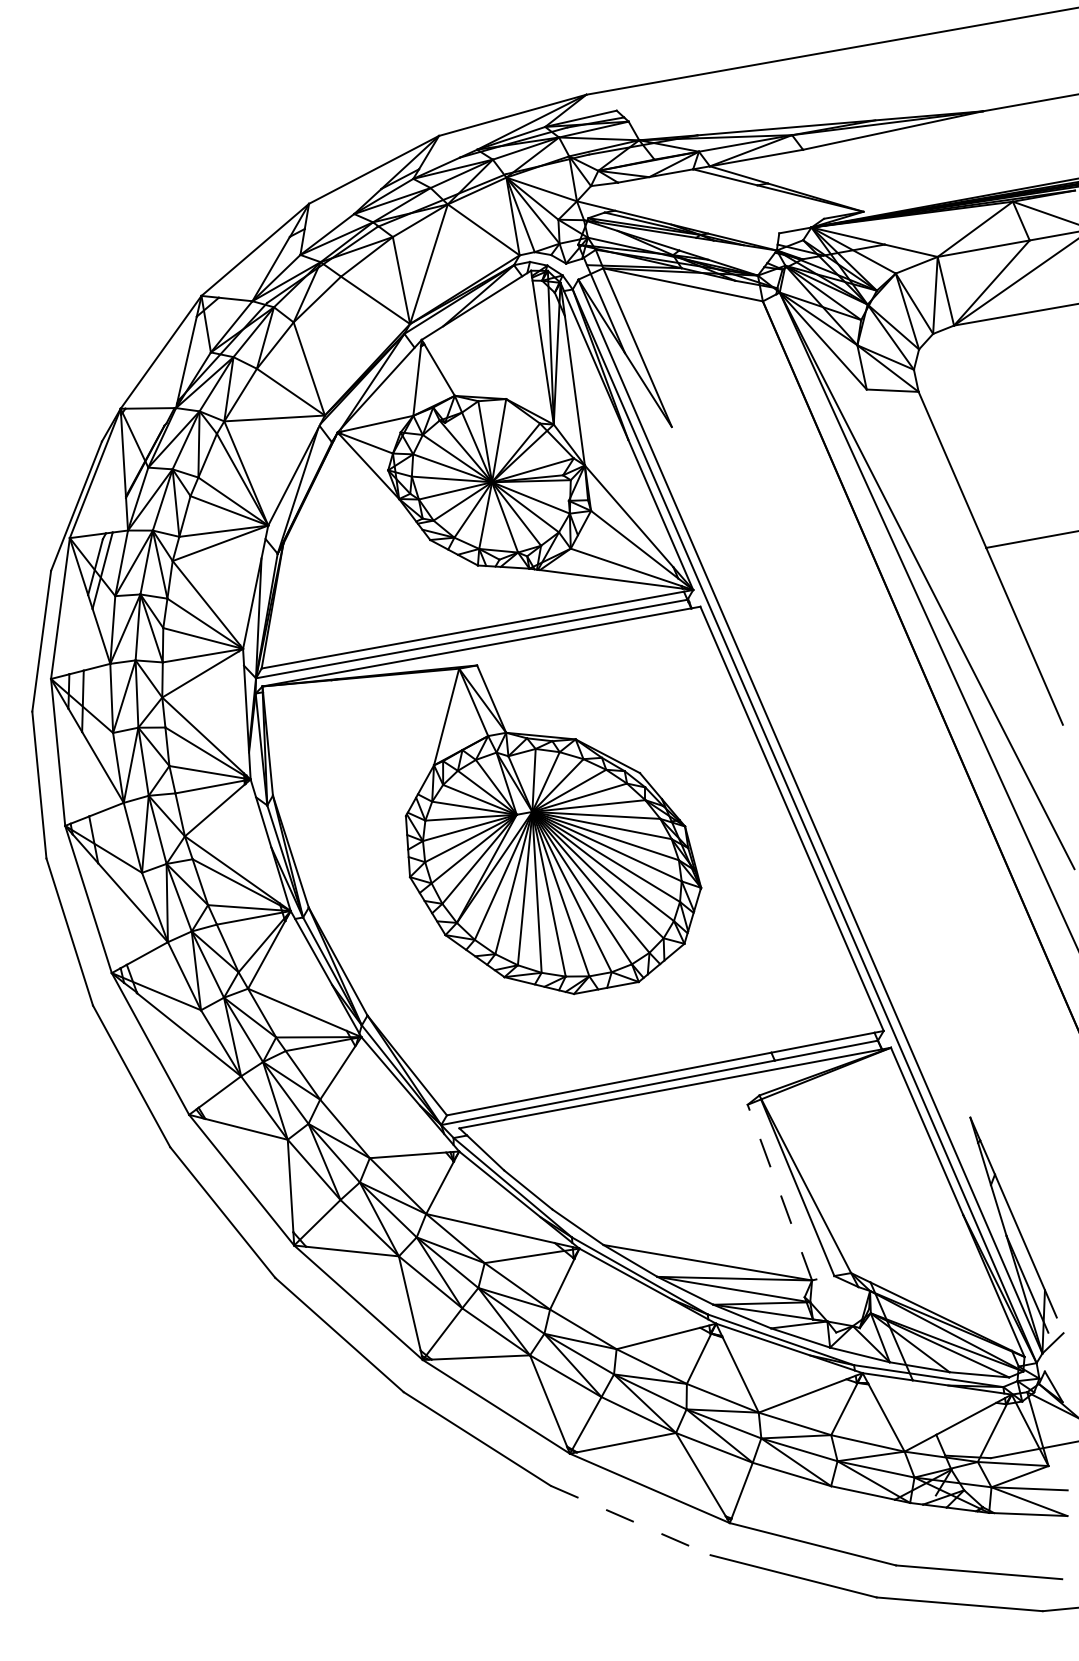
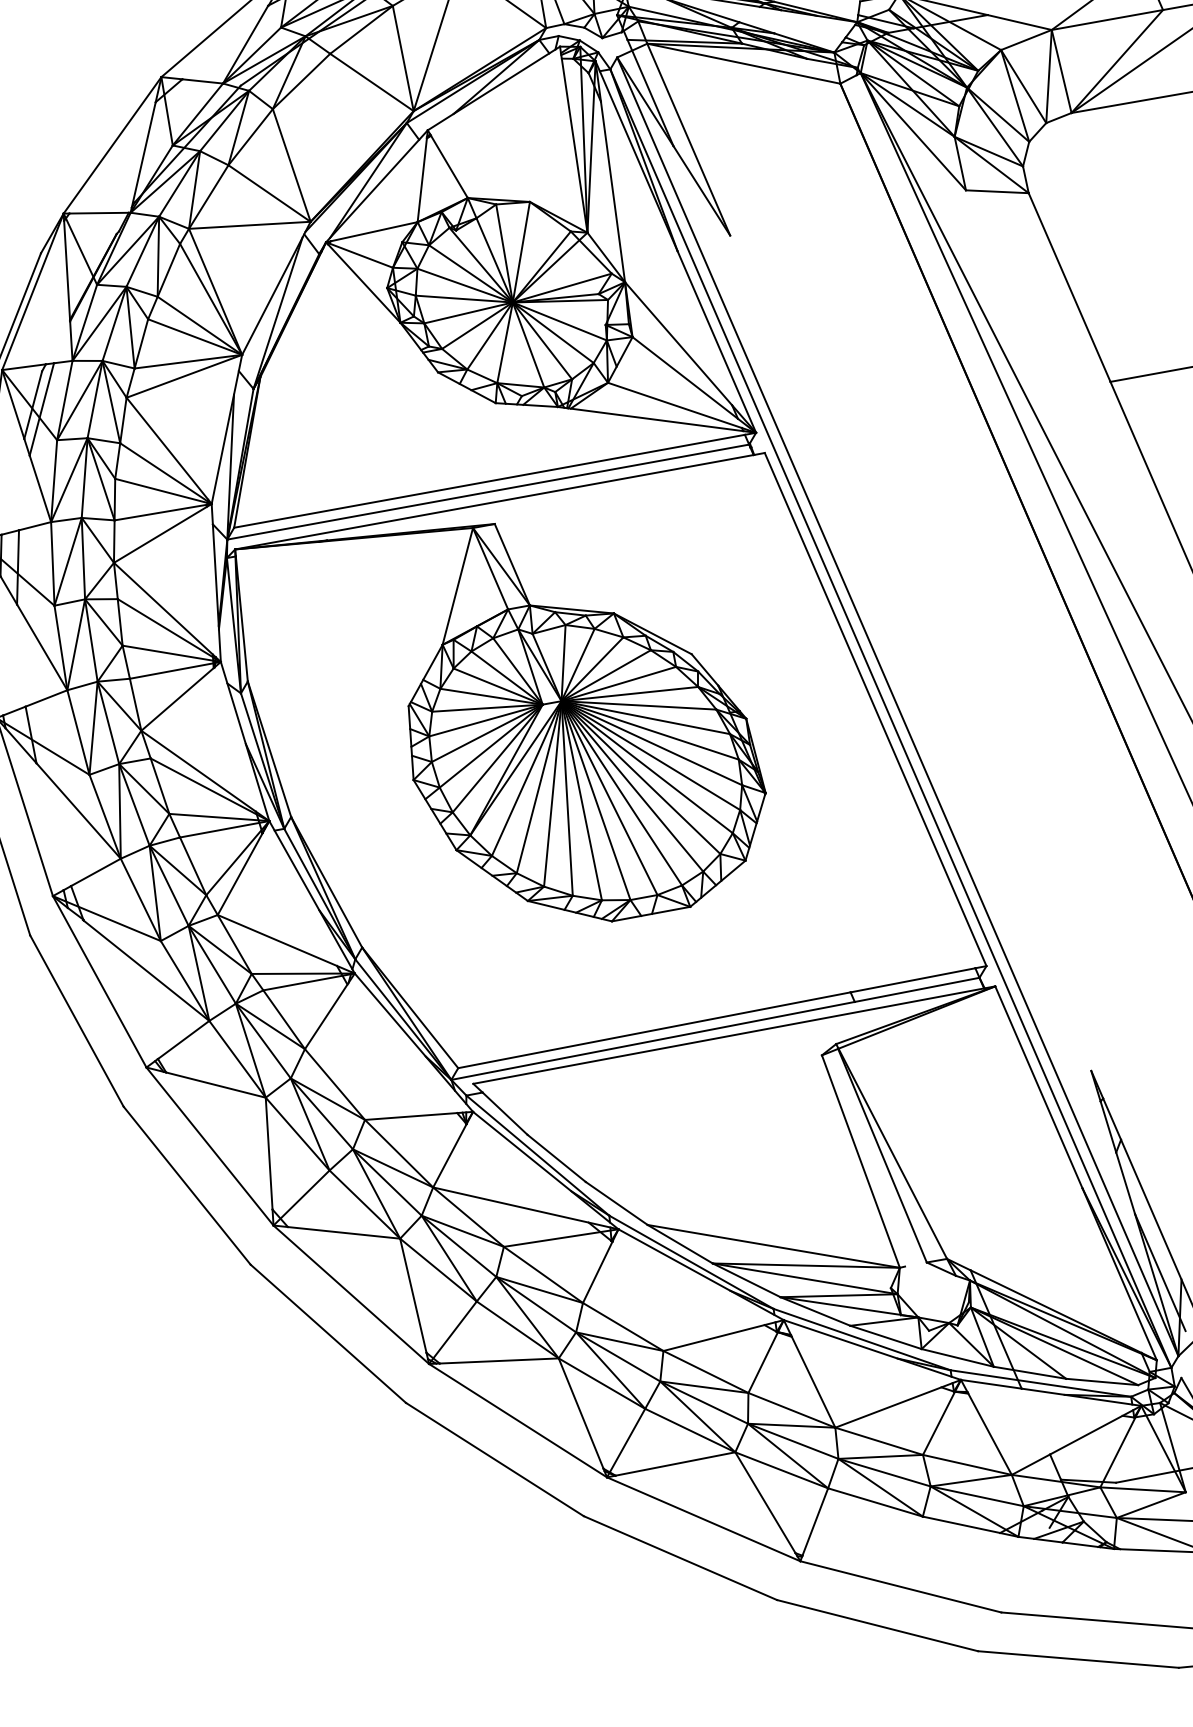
line: (779, 1192) -> (860, 1161), dashed -> solid
line: (631, 1520) -> (681, 1558), dashed -> solid

